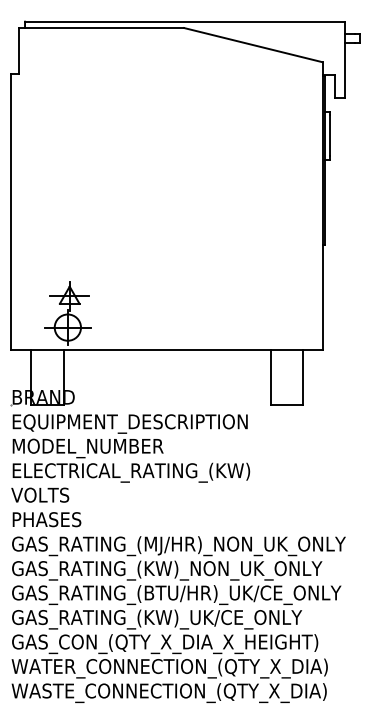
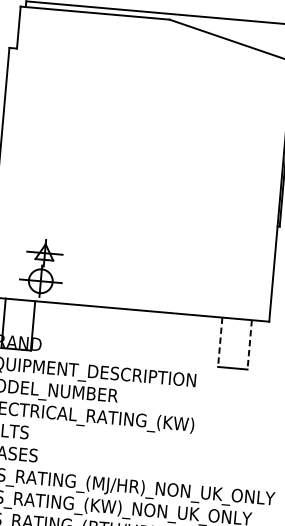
line: (270, 377) -> (220, 342), solid -> dashed
line: (303, 377) -> (249, 344), solid -> dashed

